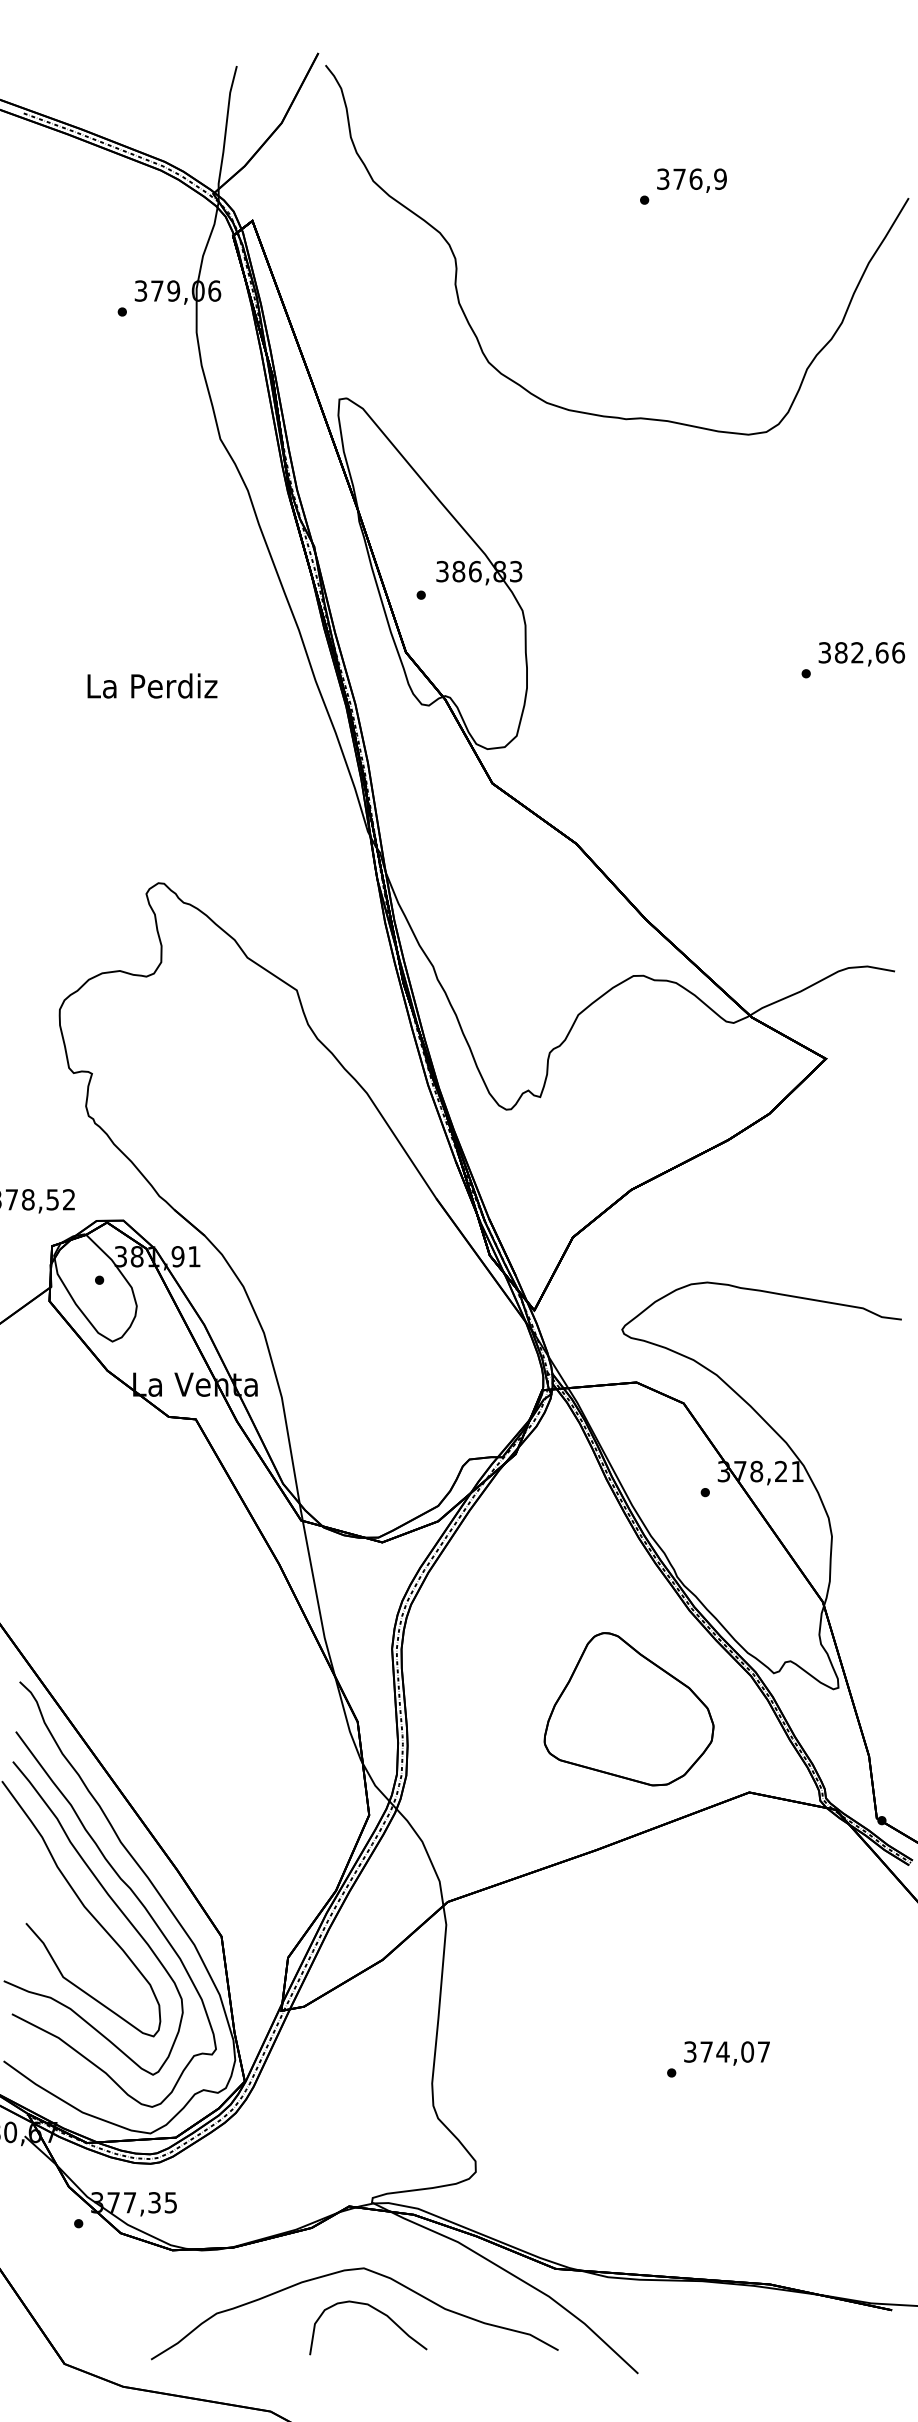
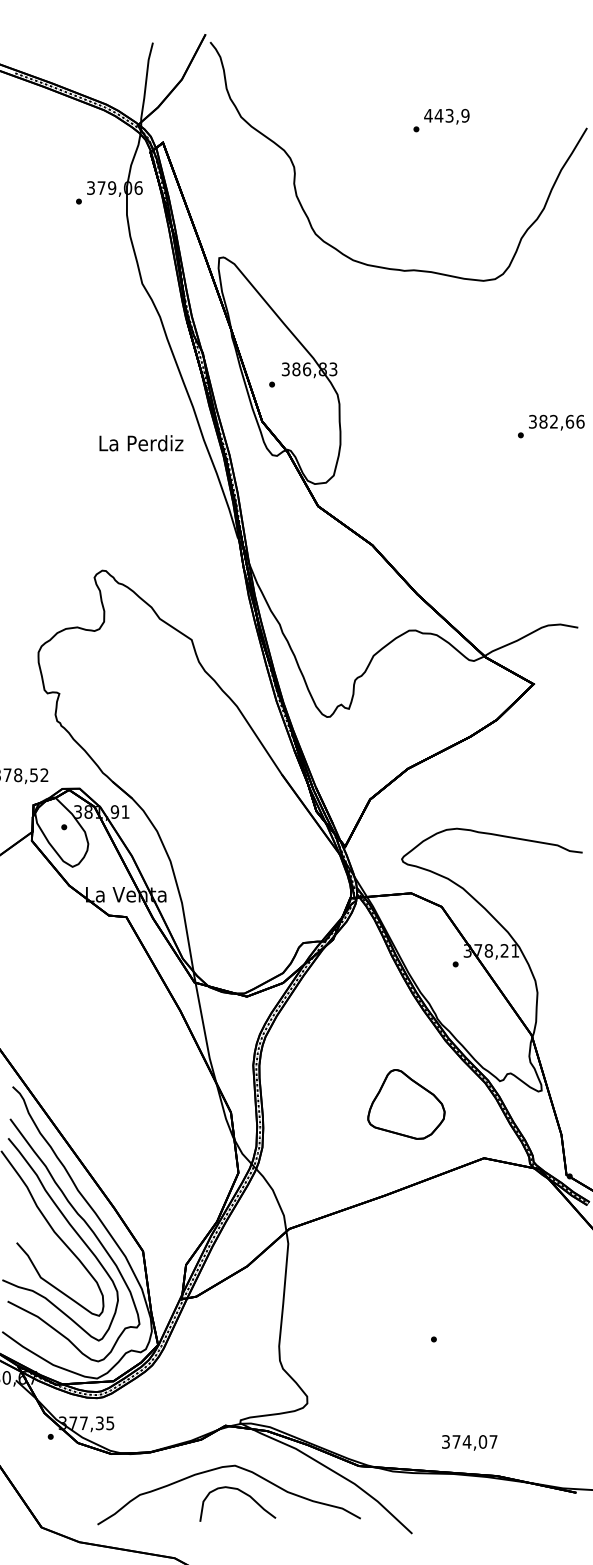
text: (678, 178) -> (438, 115), 376,9 -> 443,9
text: (152, 686) -> (141, 443), moved
part: (629, 1709) -> (406, 1104), size x0.7
text: (726, 2052) -> (469, 1442), moved

